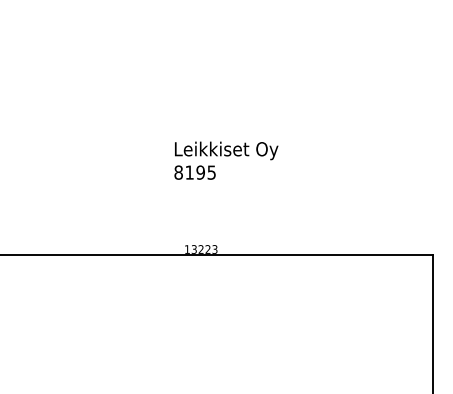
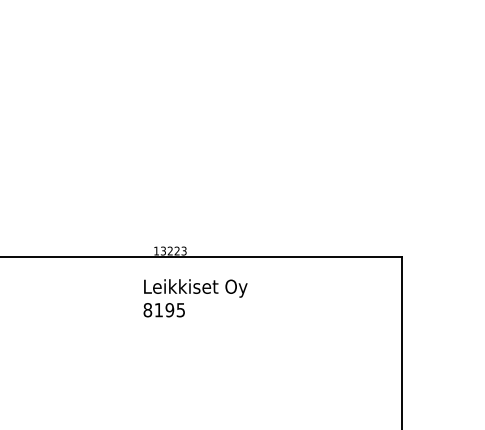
text: (226, 160) -> (195, 298), moved

